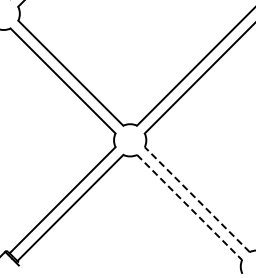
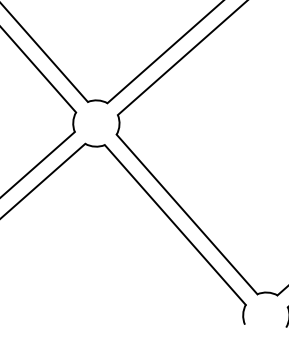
line: (196, 199) -> (185, 214), dashed -> solid
line: (189, 207) -> (175, 224), dashed -> solid

